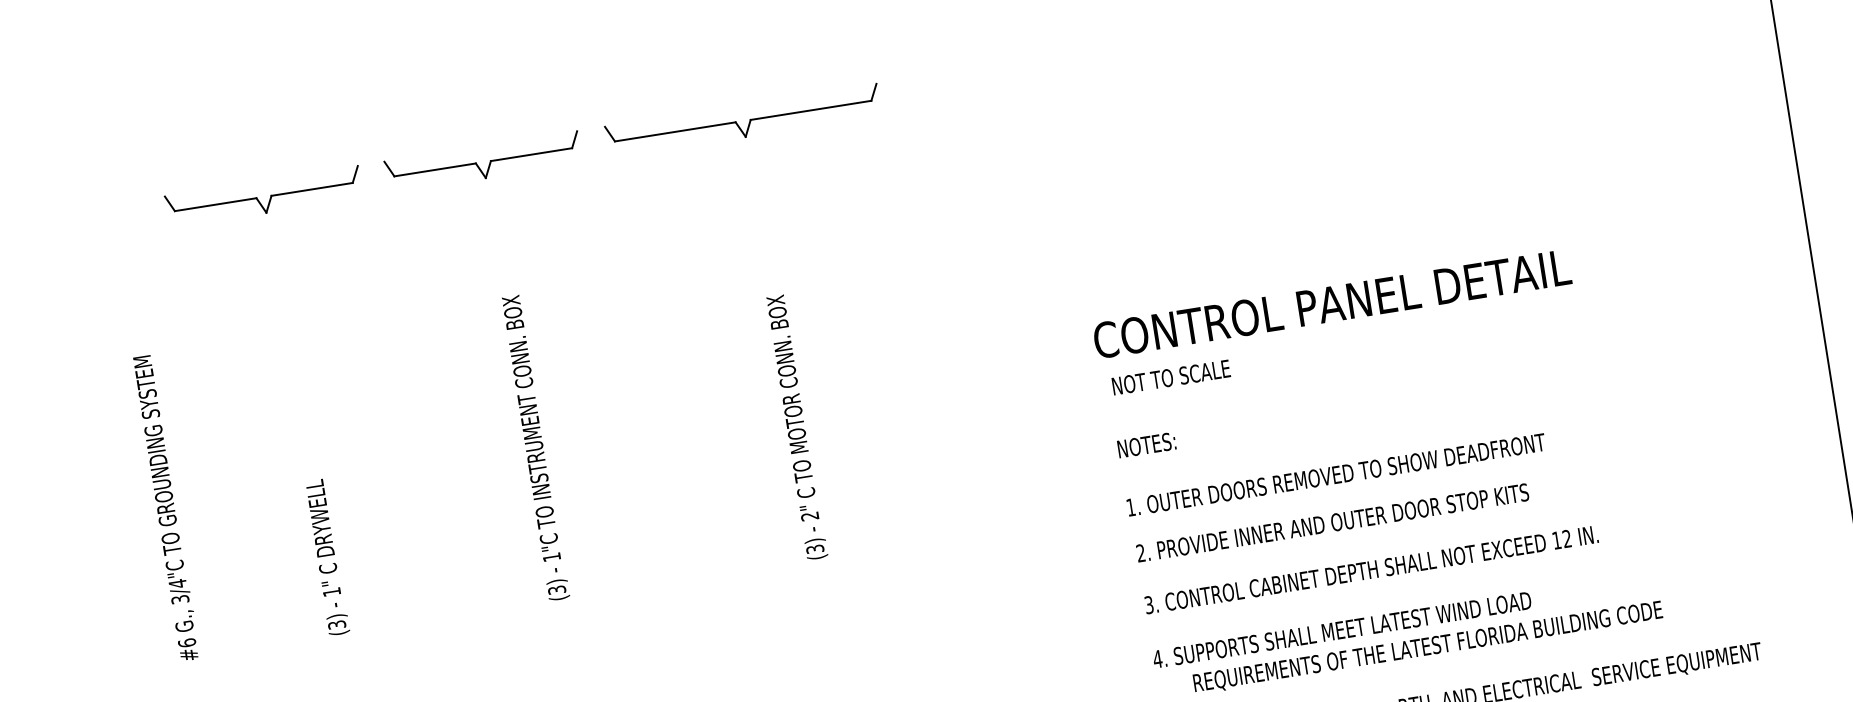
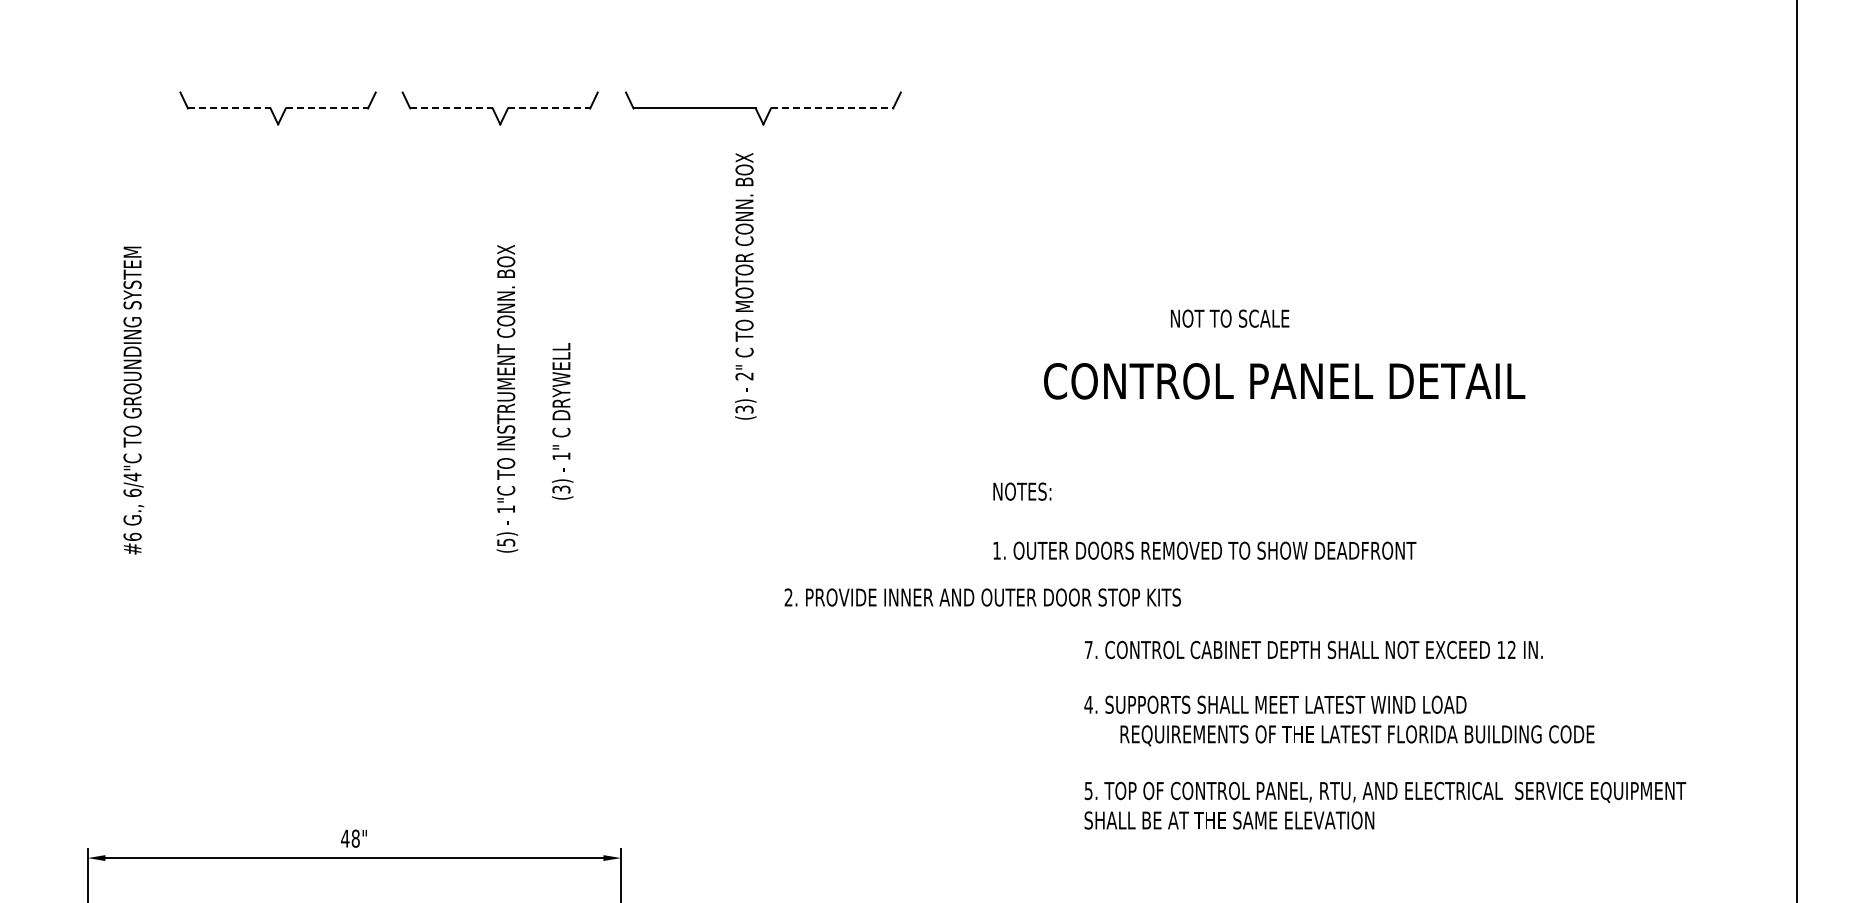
line: (811, 110) -> (832, 108), solid -> dashed
line: (531, 154) -> (549, 108), solid -> dashed
line: (435, 169) -> (451, 108), solid -> dashed
line: (312, 189) -> (327, 108), solid -> dashed
line: (215, 204) -> (229, 108), solid -> dashed
text: (1332, 304) -> (1284, 381), moved
text: (1171, 377) -> (1230, 318), moved
text: (796, 427) -> (745, 286), moved
text: (1331, 445) -> (1204, 520), moved
text: (1332, 522) -> (982, 597), moved
text: (327, 557) -> (562, 421), moved
text: (556, 590) -> (505, 542), (3) -> (5)
text: (180, 599) -> (132, 492), 3/4"C -> 6/4"C
text: (1148, 604) -> (1088, 649), 3. -> 7.

